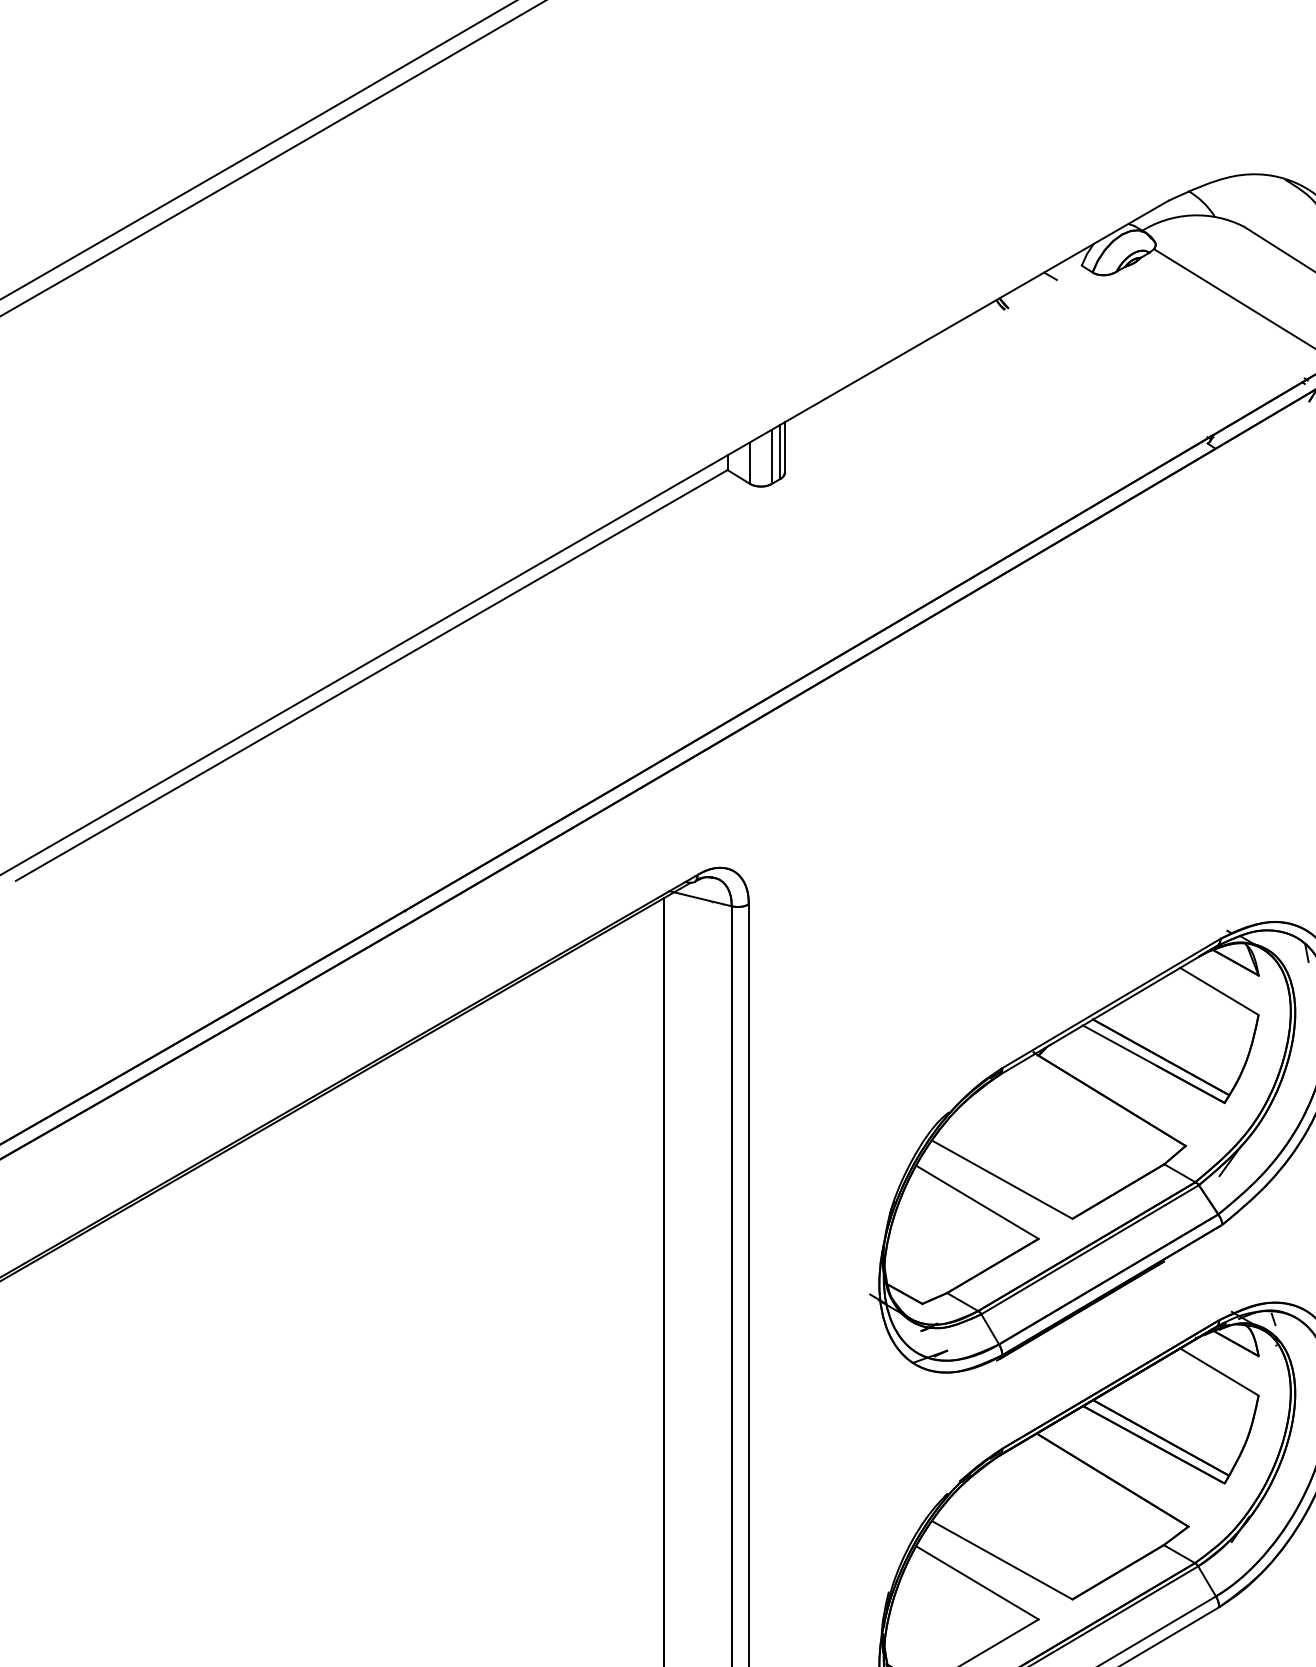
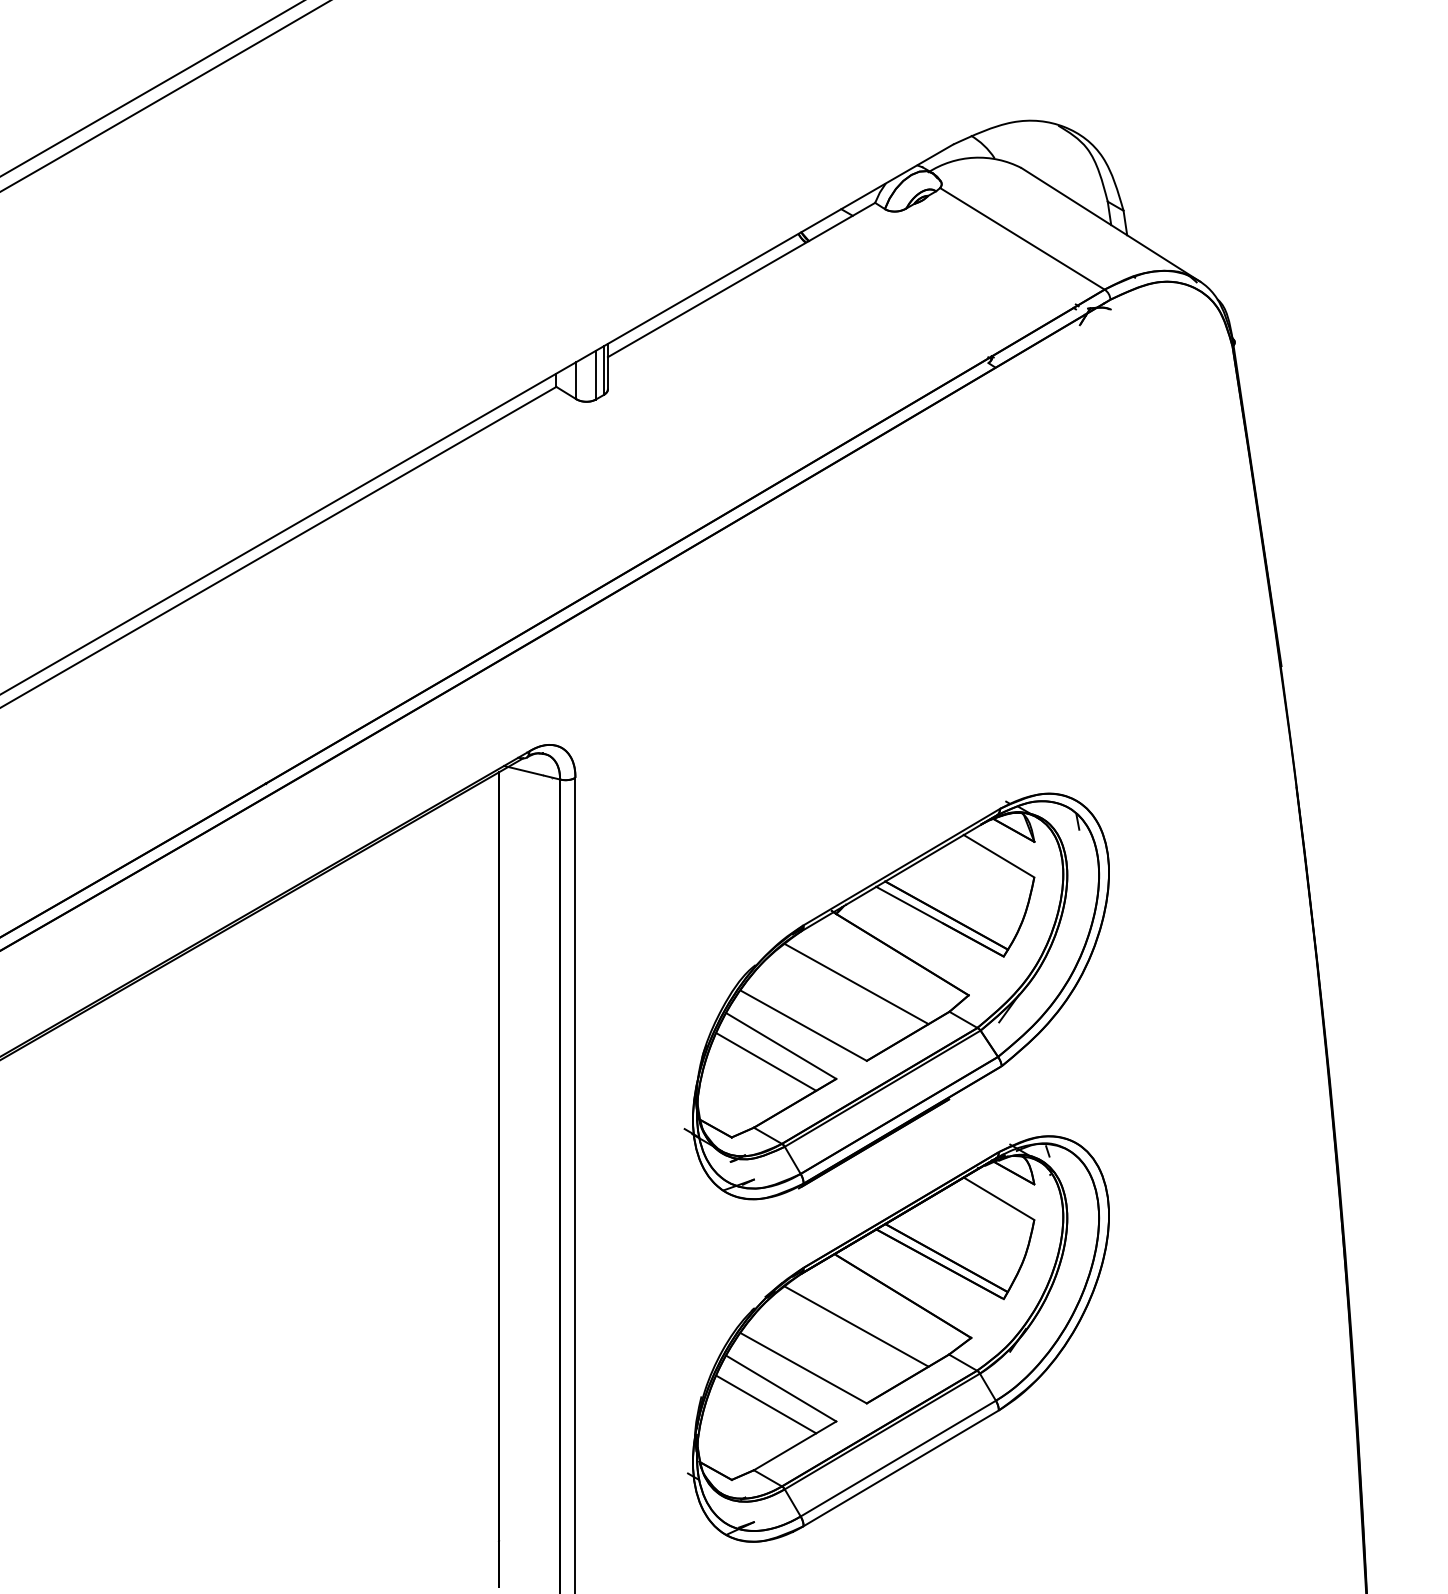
line: (933, 350) -> (741, 279), added
line: (1061, 1133) -> (856, 984), added
line: (961, 1219) -> (766, 1061), added
line: (1061, 1513) -> (856, 1326), added
line: (961, 1600) -> (766, 1404), added

